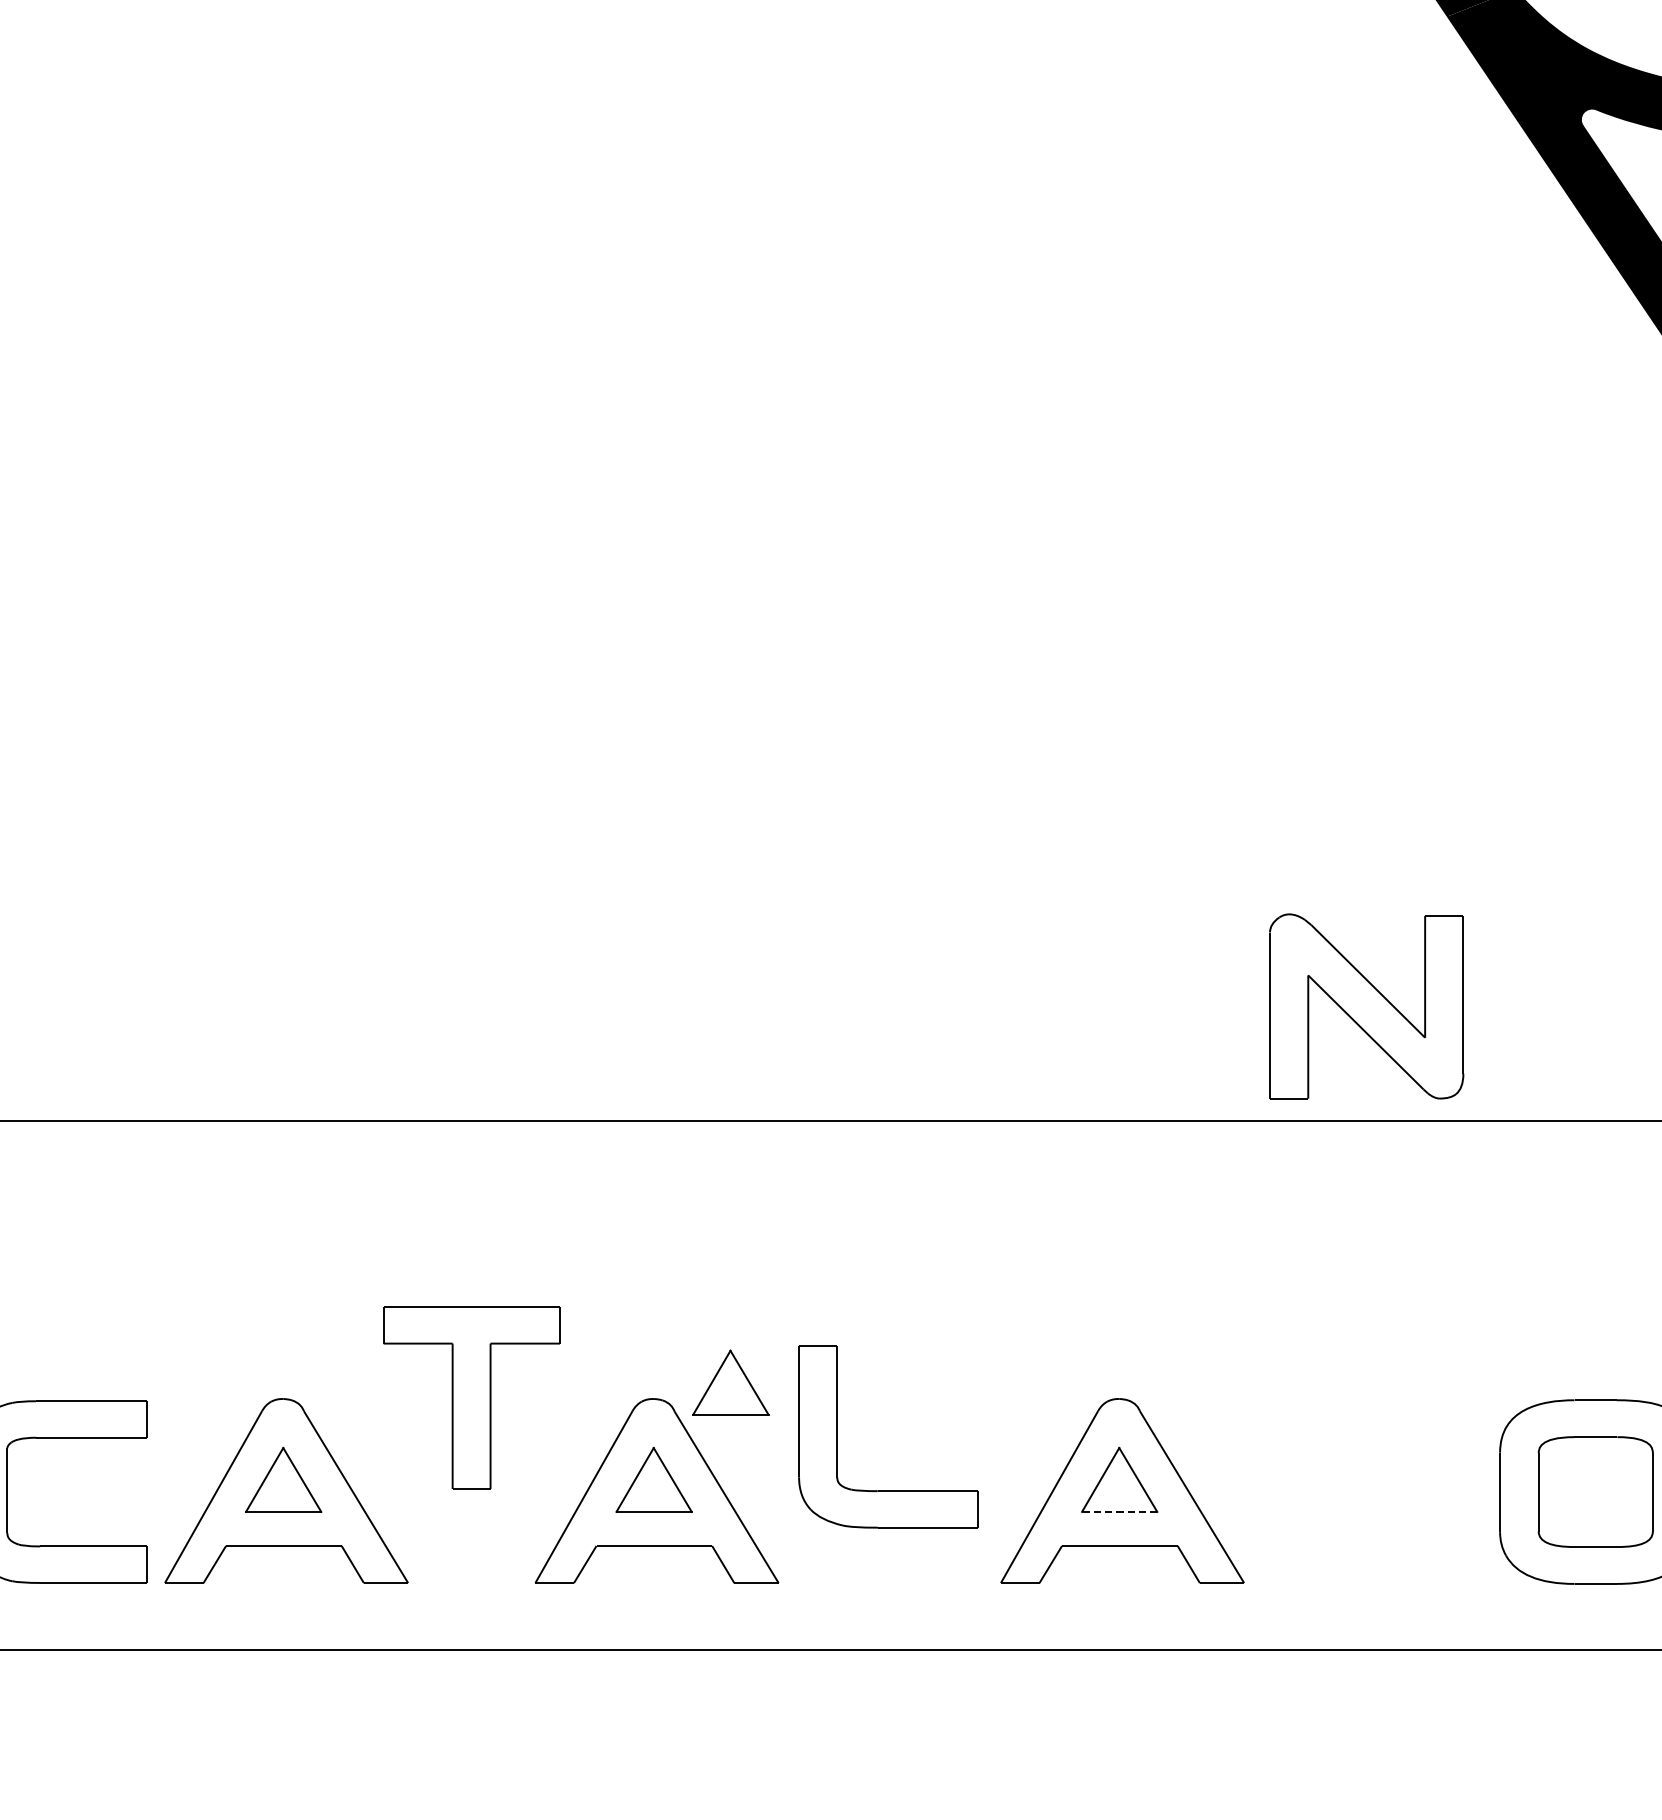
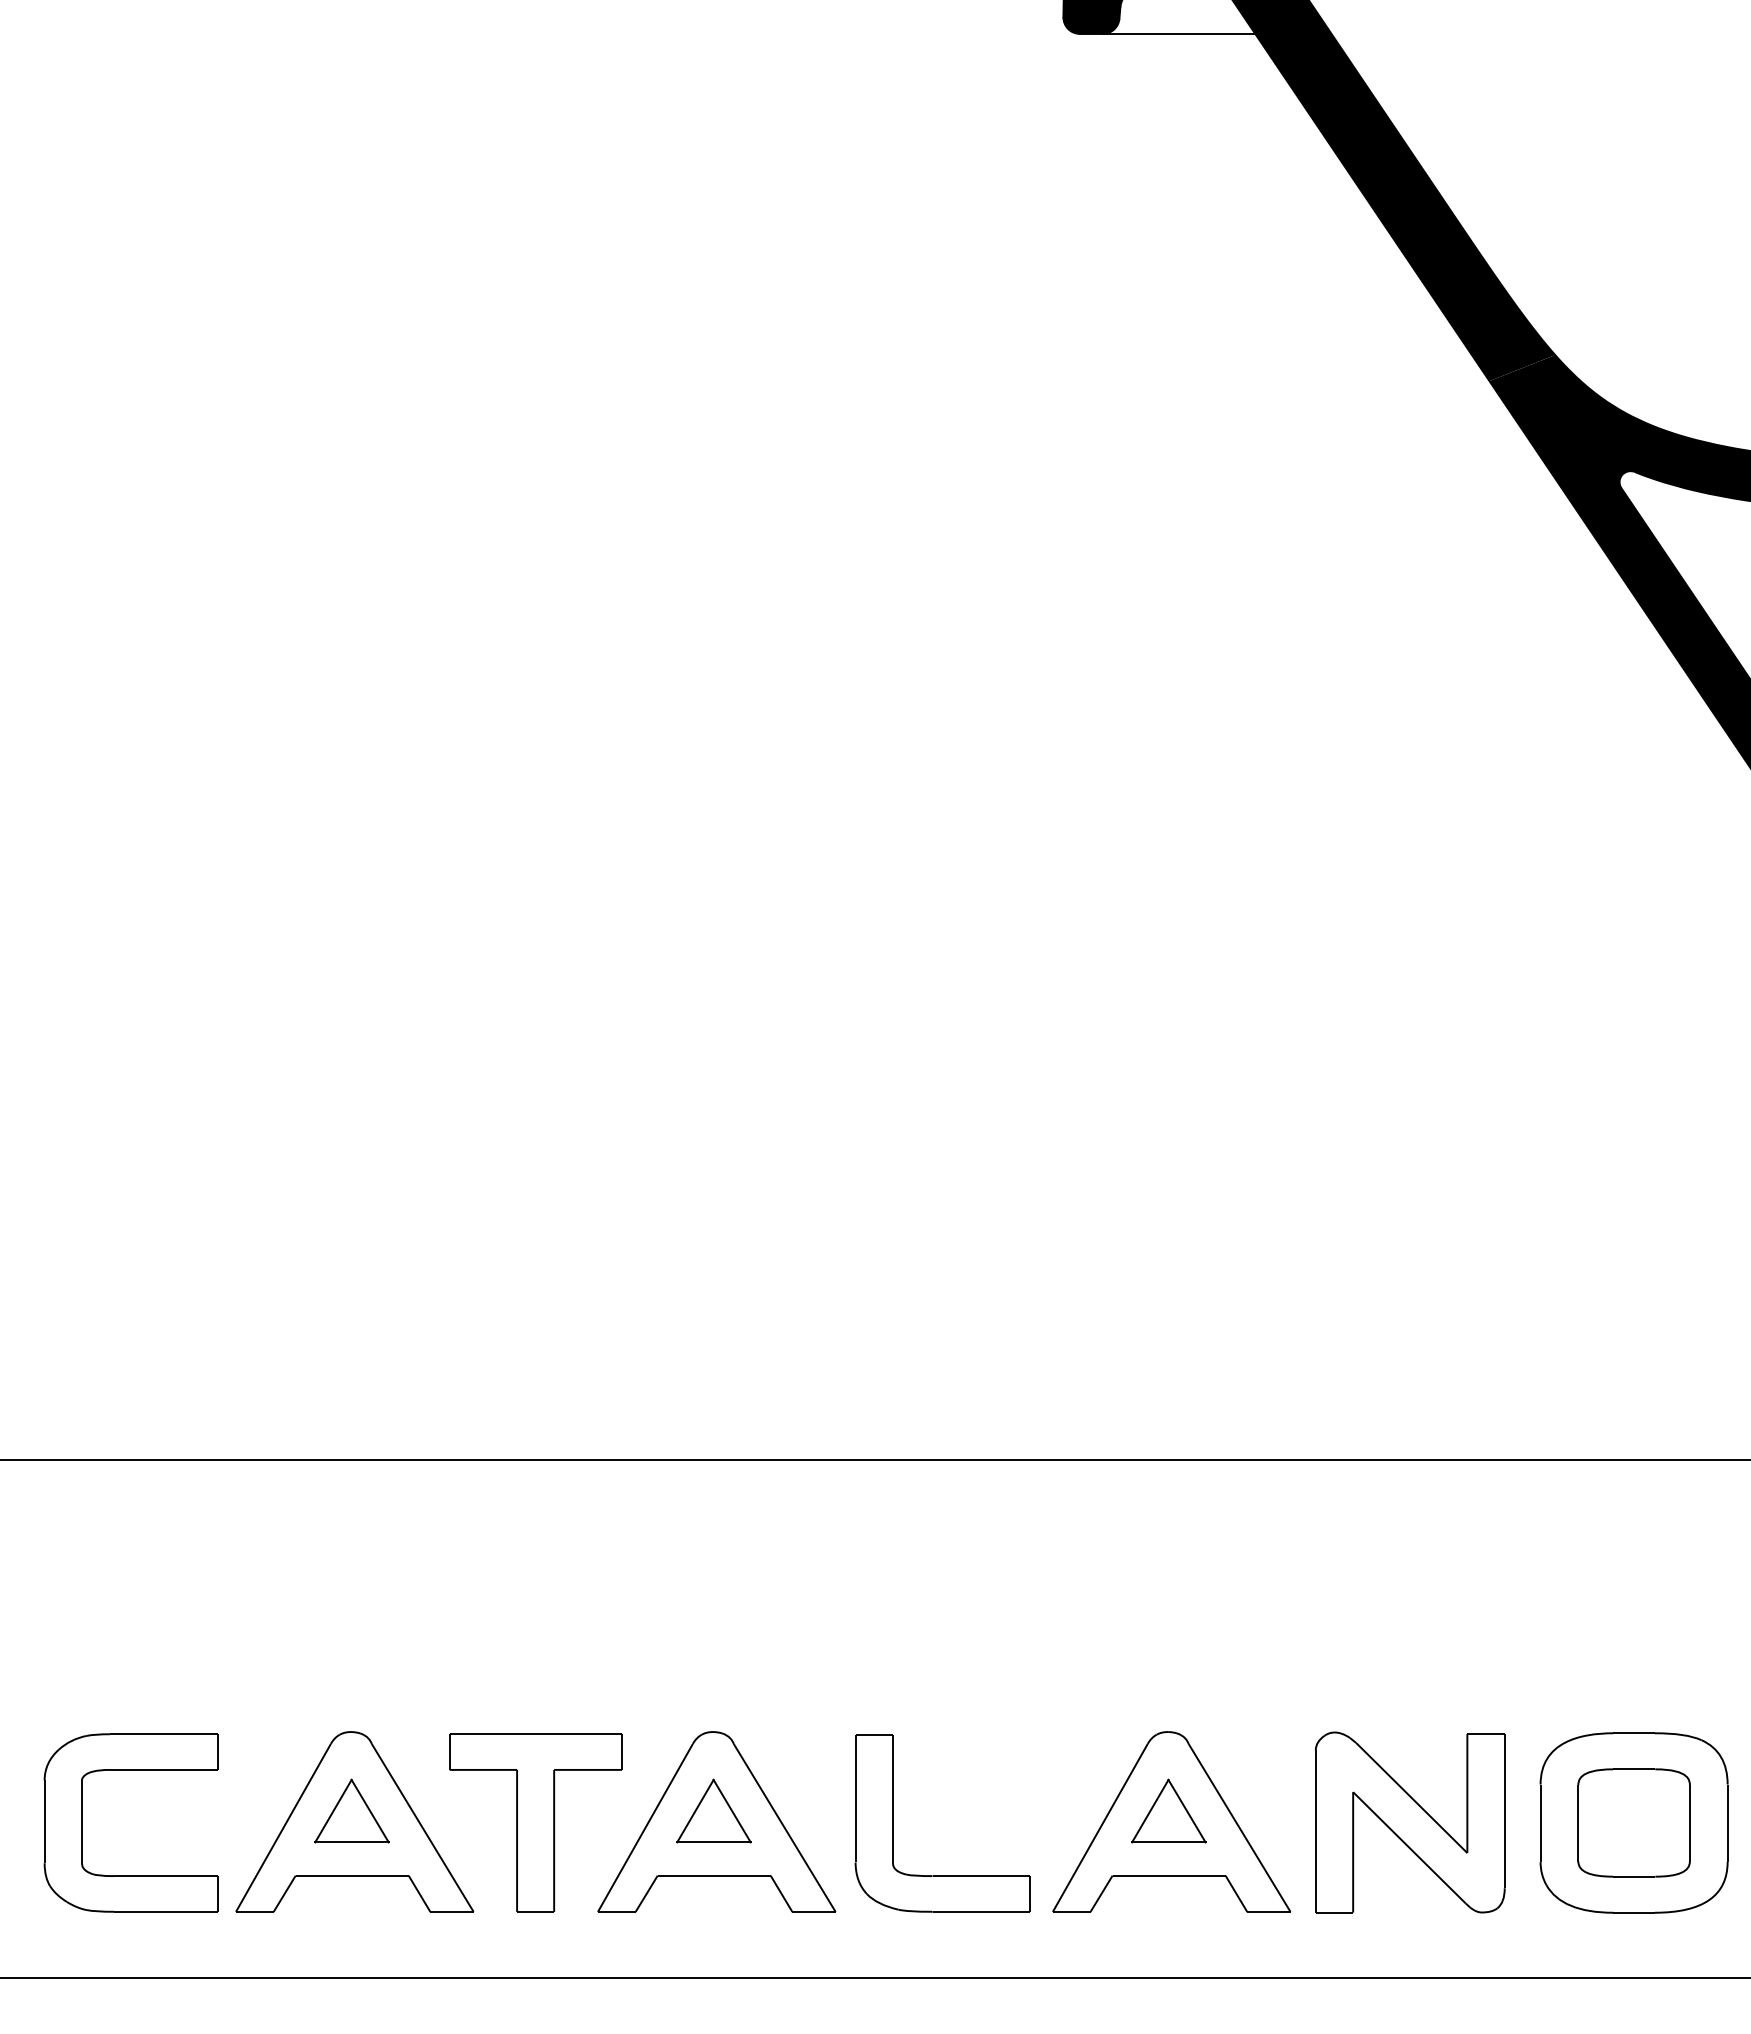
part: (1366, 1006) -> (1410, 1822), moved
part: (730, 1382) -> (788, 1715), removed
part: (471, 1397) -> (535, 1822), moved
part: (837, 1437) -> (893, 1823), moved
line: (1119, 1512) -> (1168, 1842), dashed -> solid

